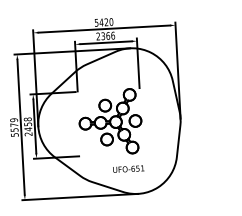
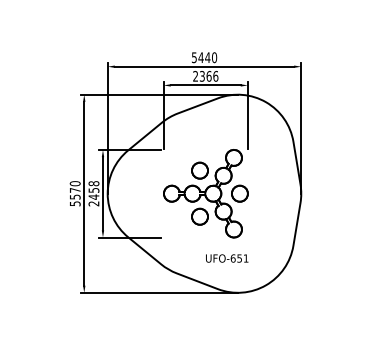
text: (106, 22) -> (207, 57), 5420 -> 5440
text: (14, 120) -> (75, 183), 5579 -> 5570

